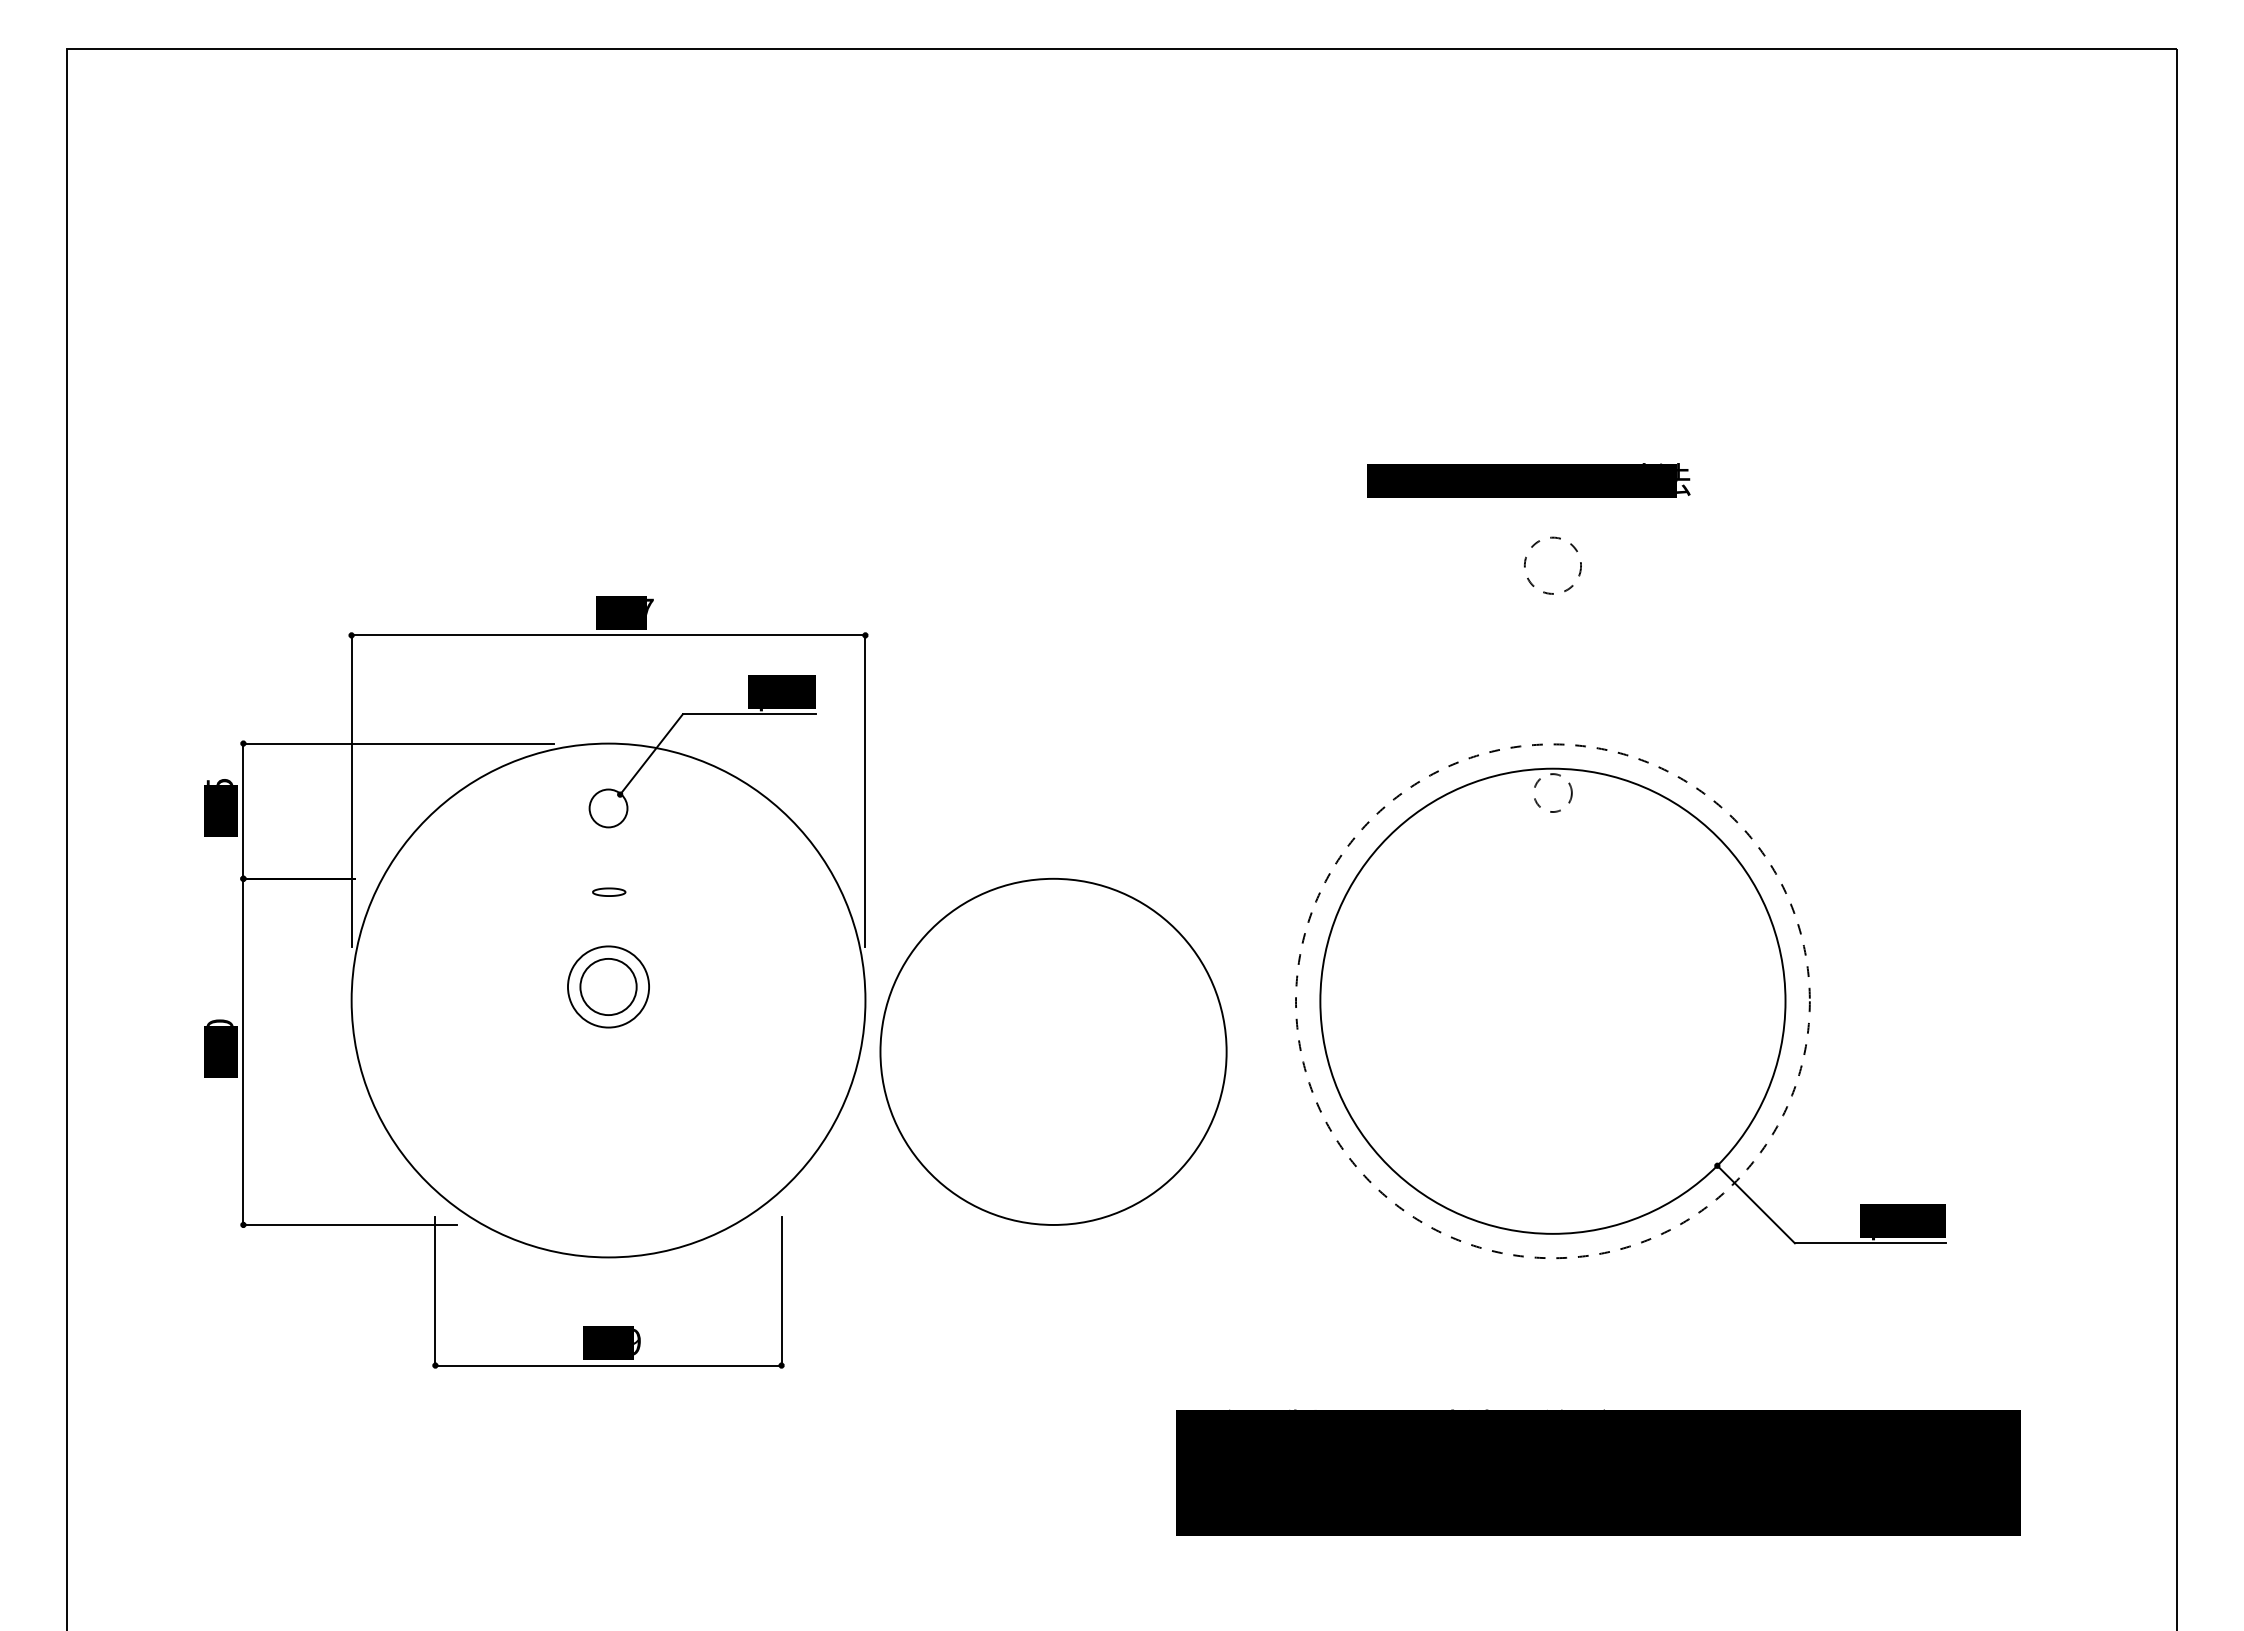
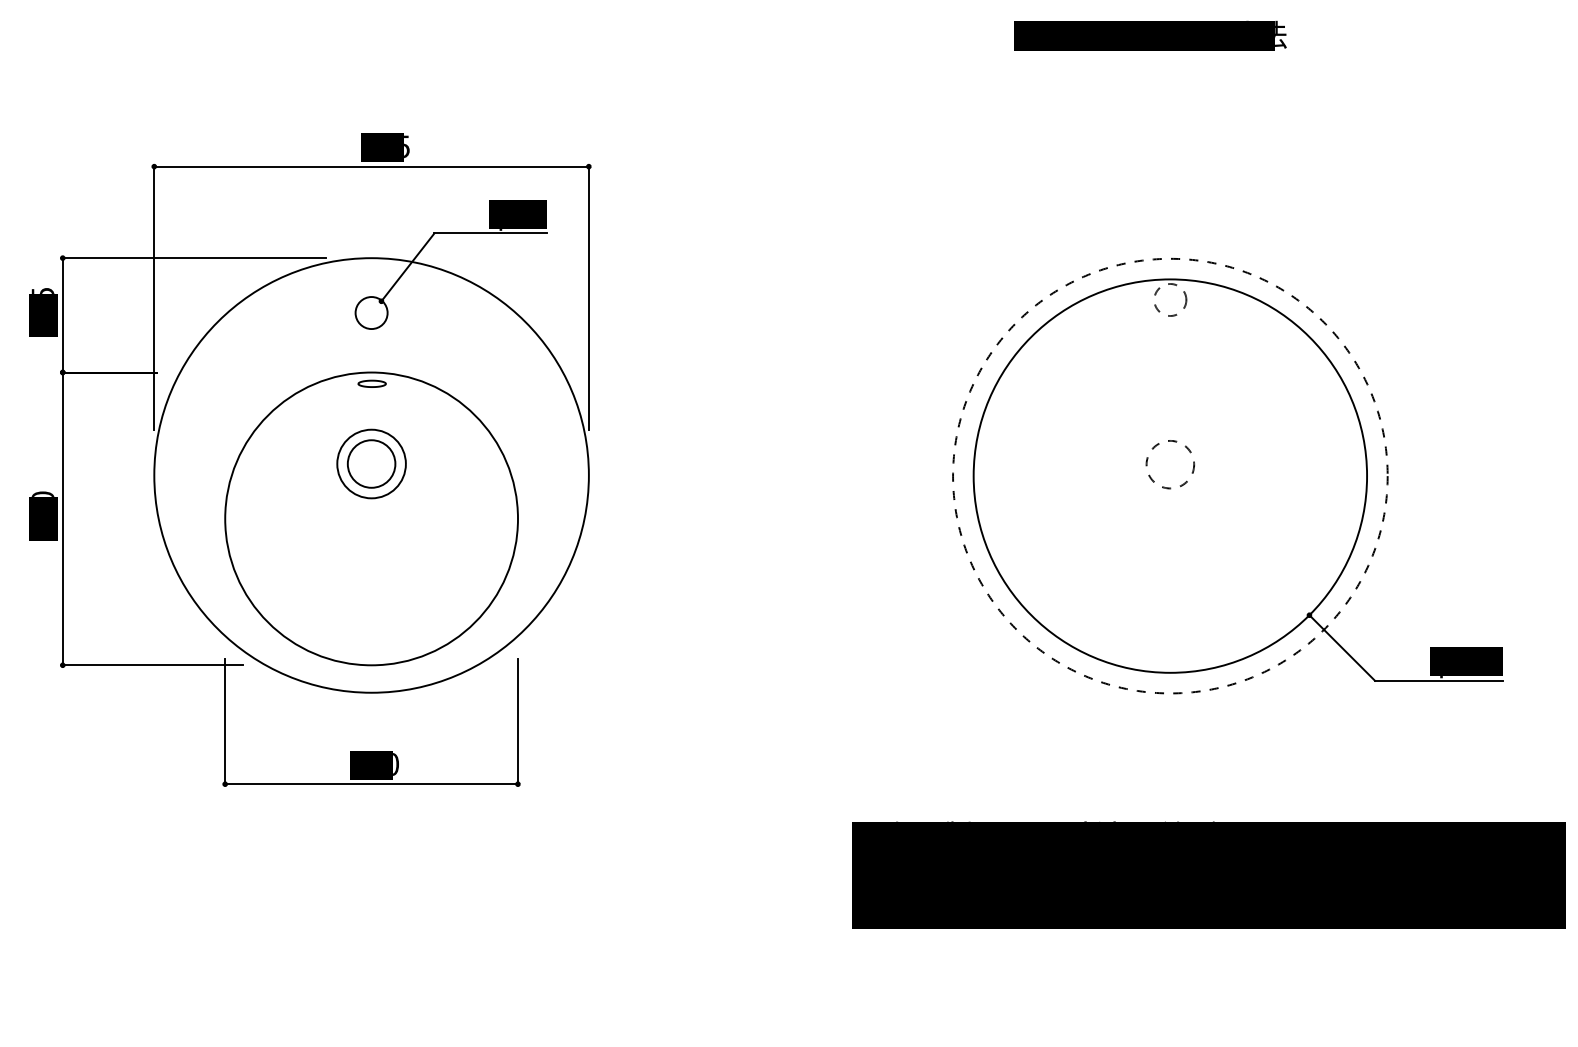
circle: (1552, 565) -> (1169, 464), moved
text: (650, 611) -> (407, 146), 687 -> 475
circle: (1053, 1051) -> (371, 518), moved
text: (637, 1341) -> (396, 763), 349 -> 320

